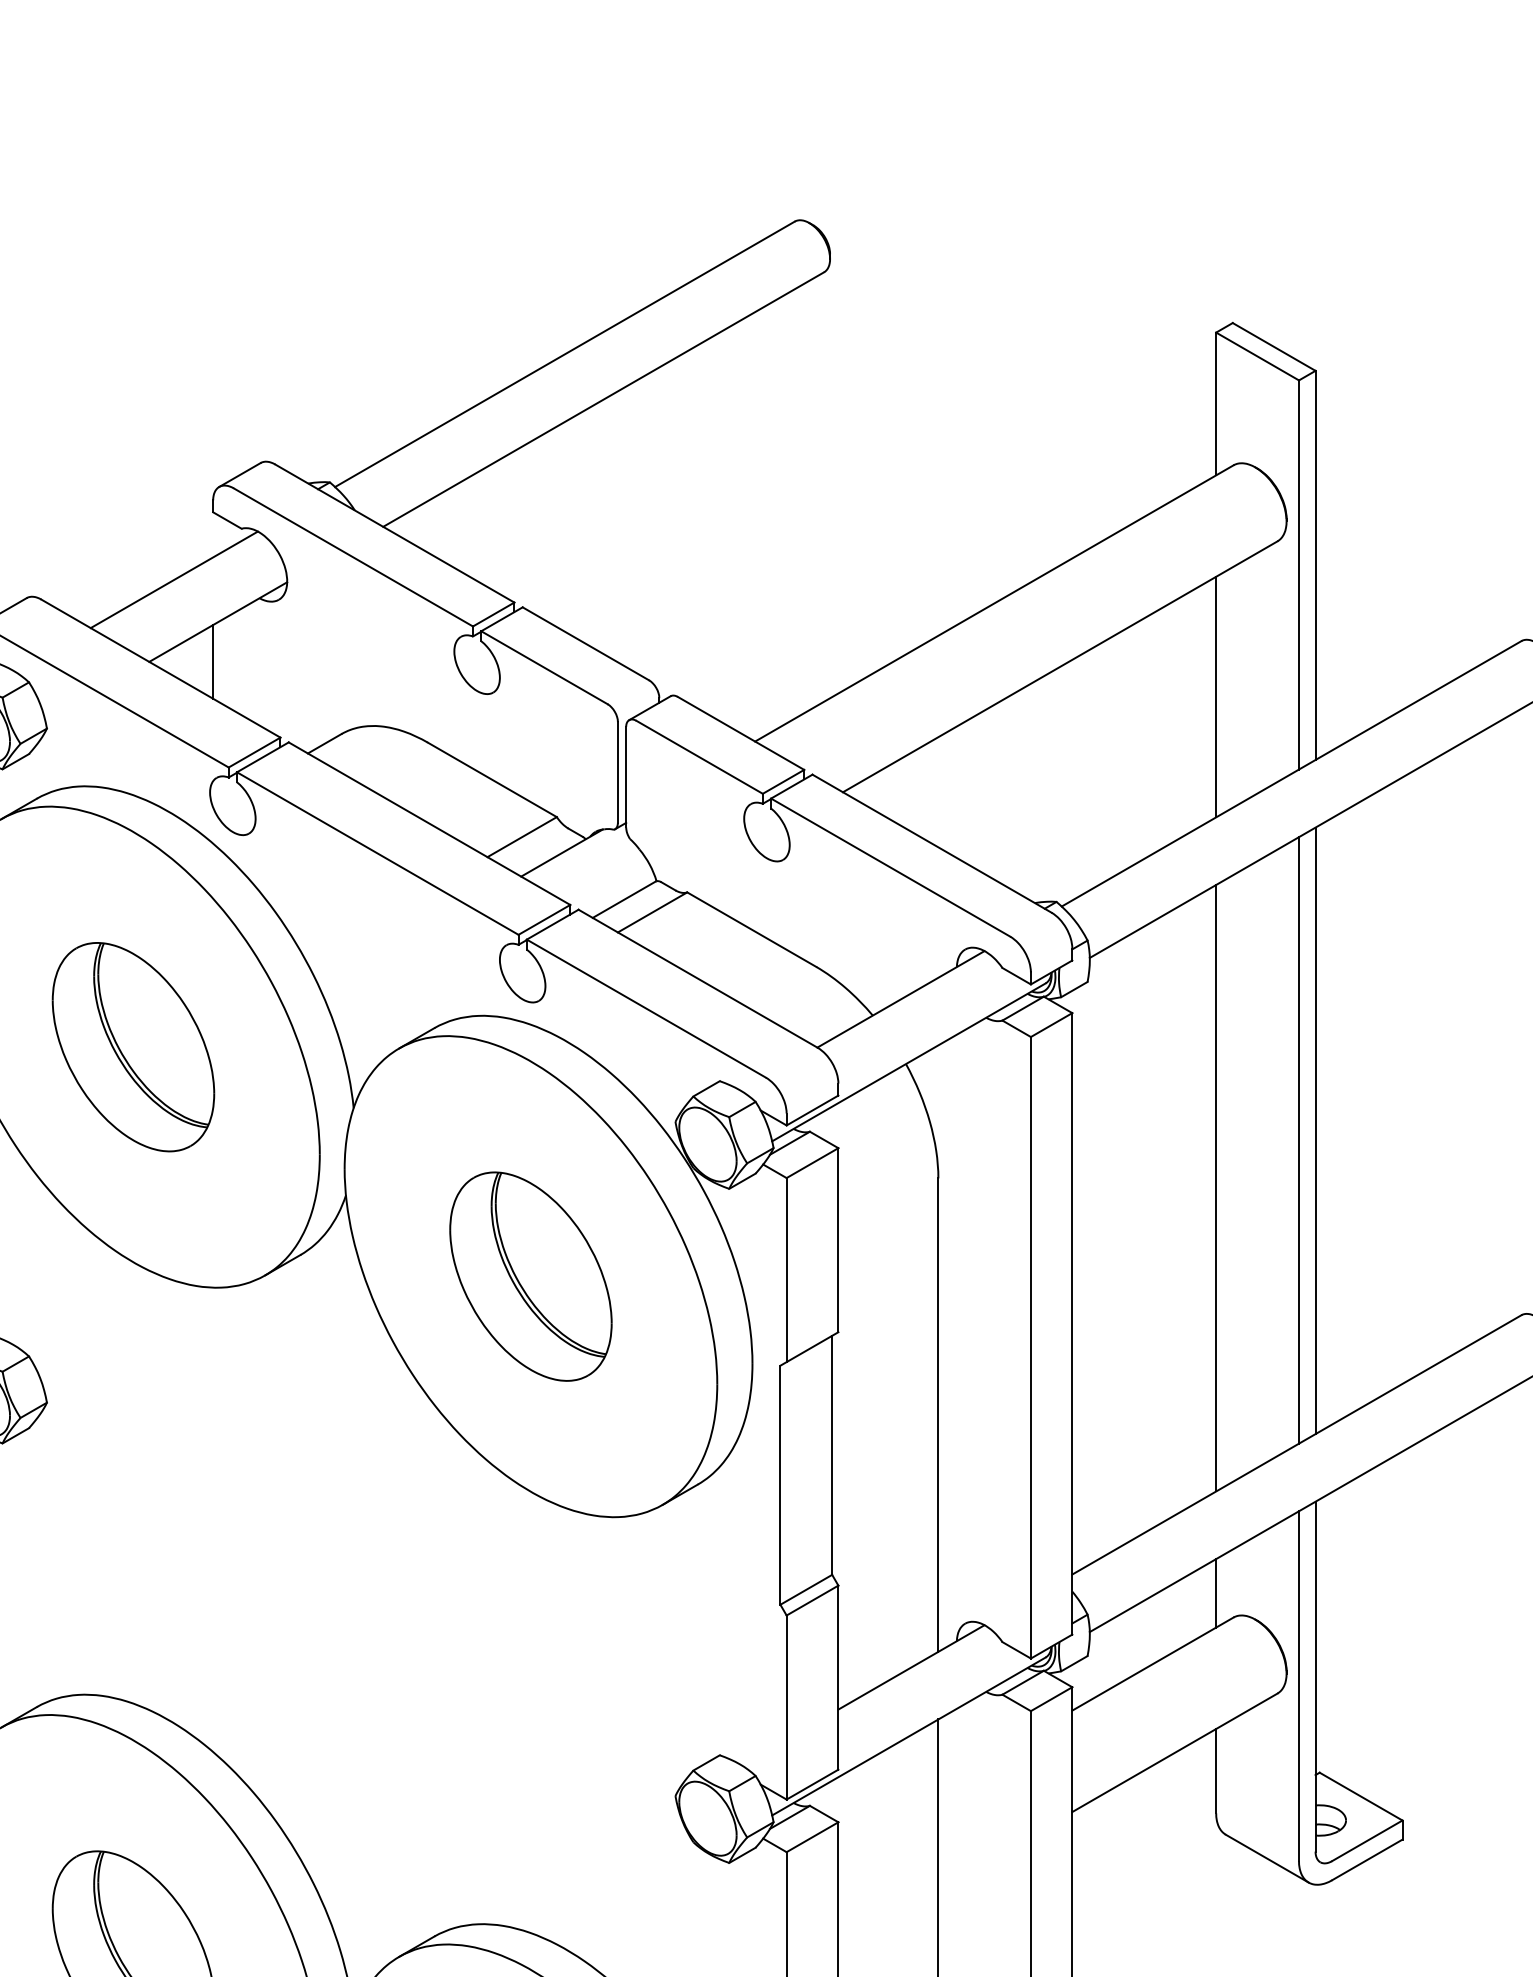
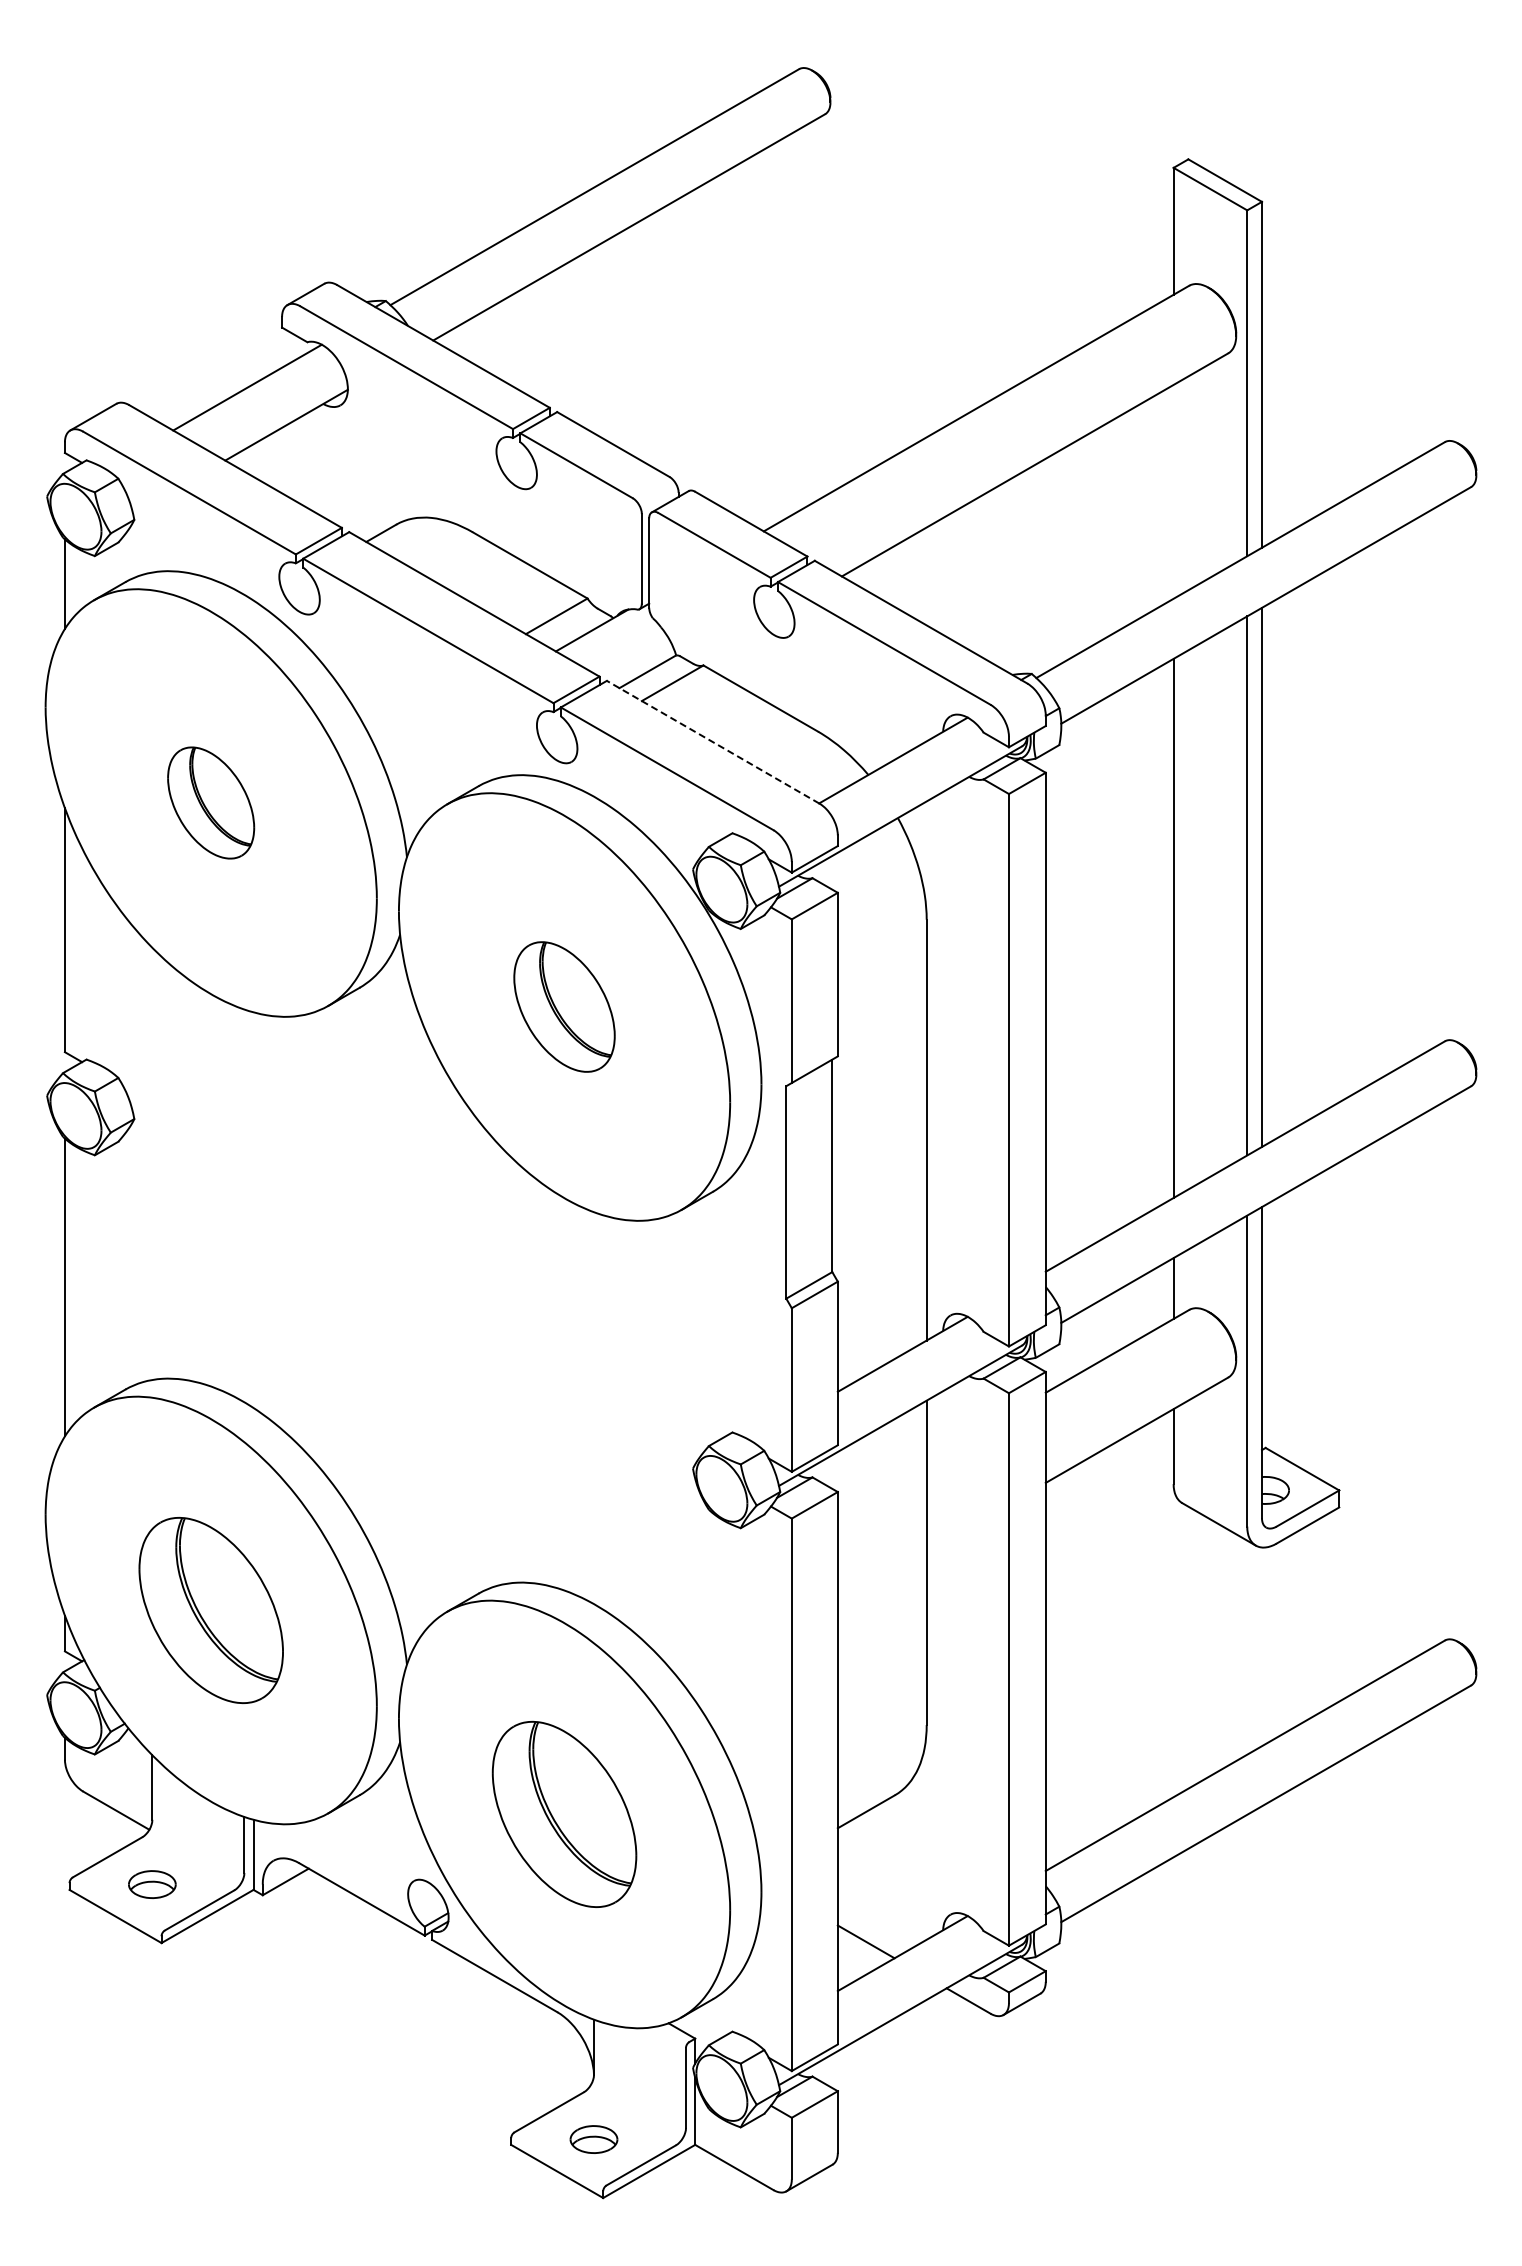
line: (213, 661) -> (282, 460), removed
line: (1216, 696) -> (1173, 491), removed
line: (698, 979) -> (713, 742), solid -> dashed
part: (132, 1046) -> (210, 802), size x0.6
part: (530, 1276) -> (564, 1006), size x0.7

